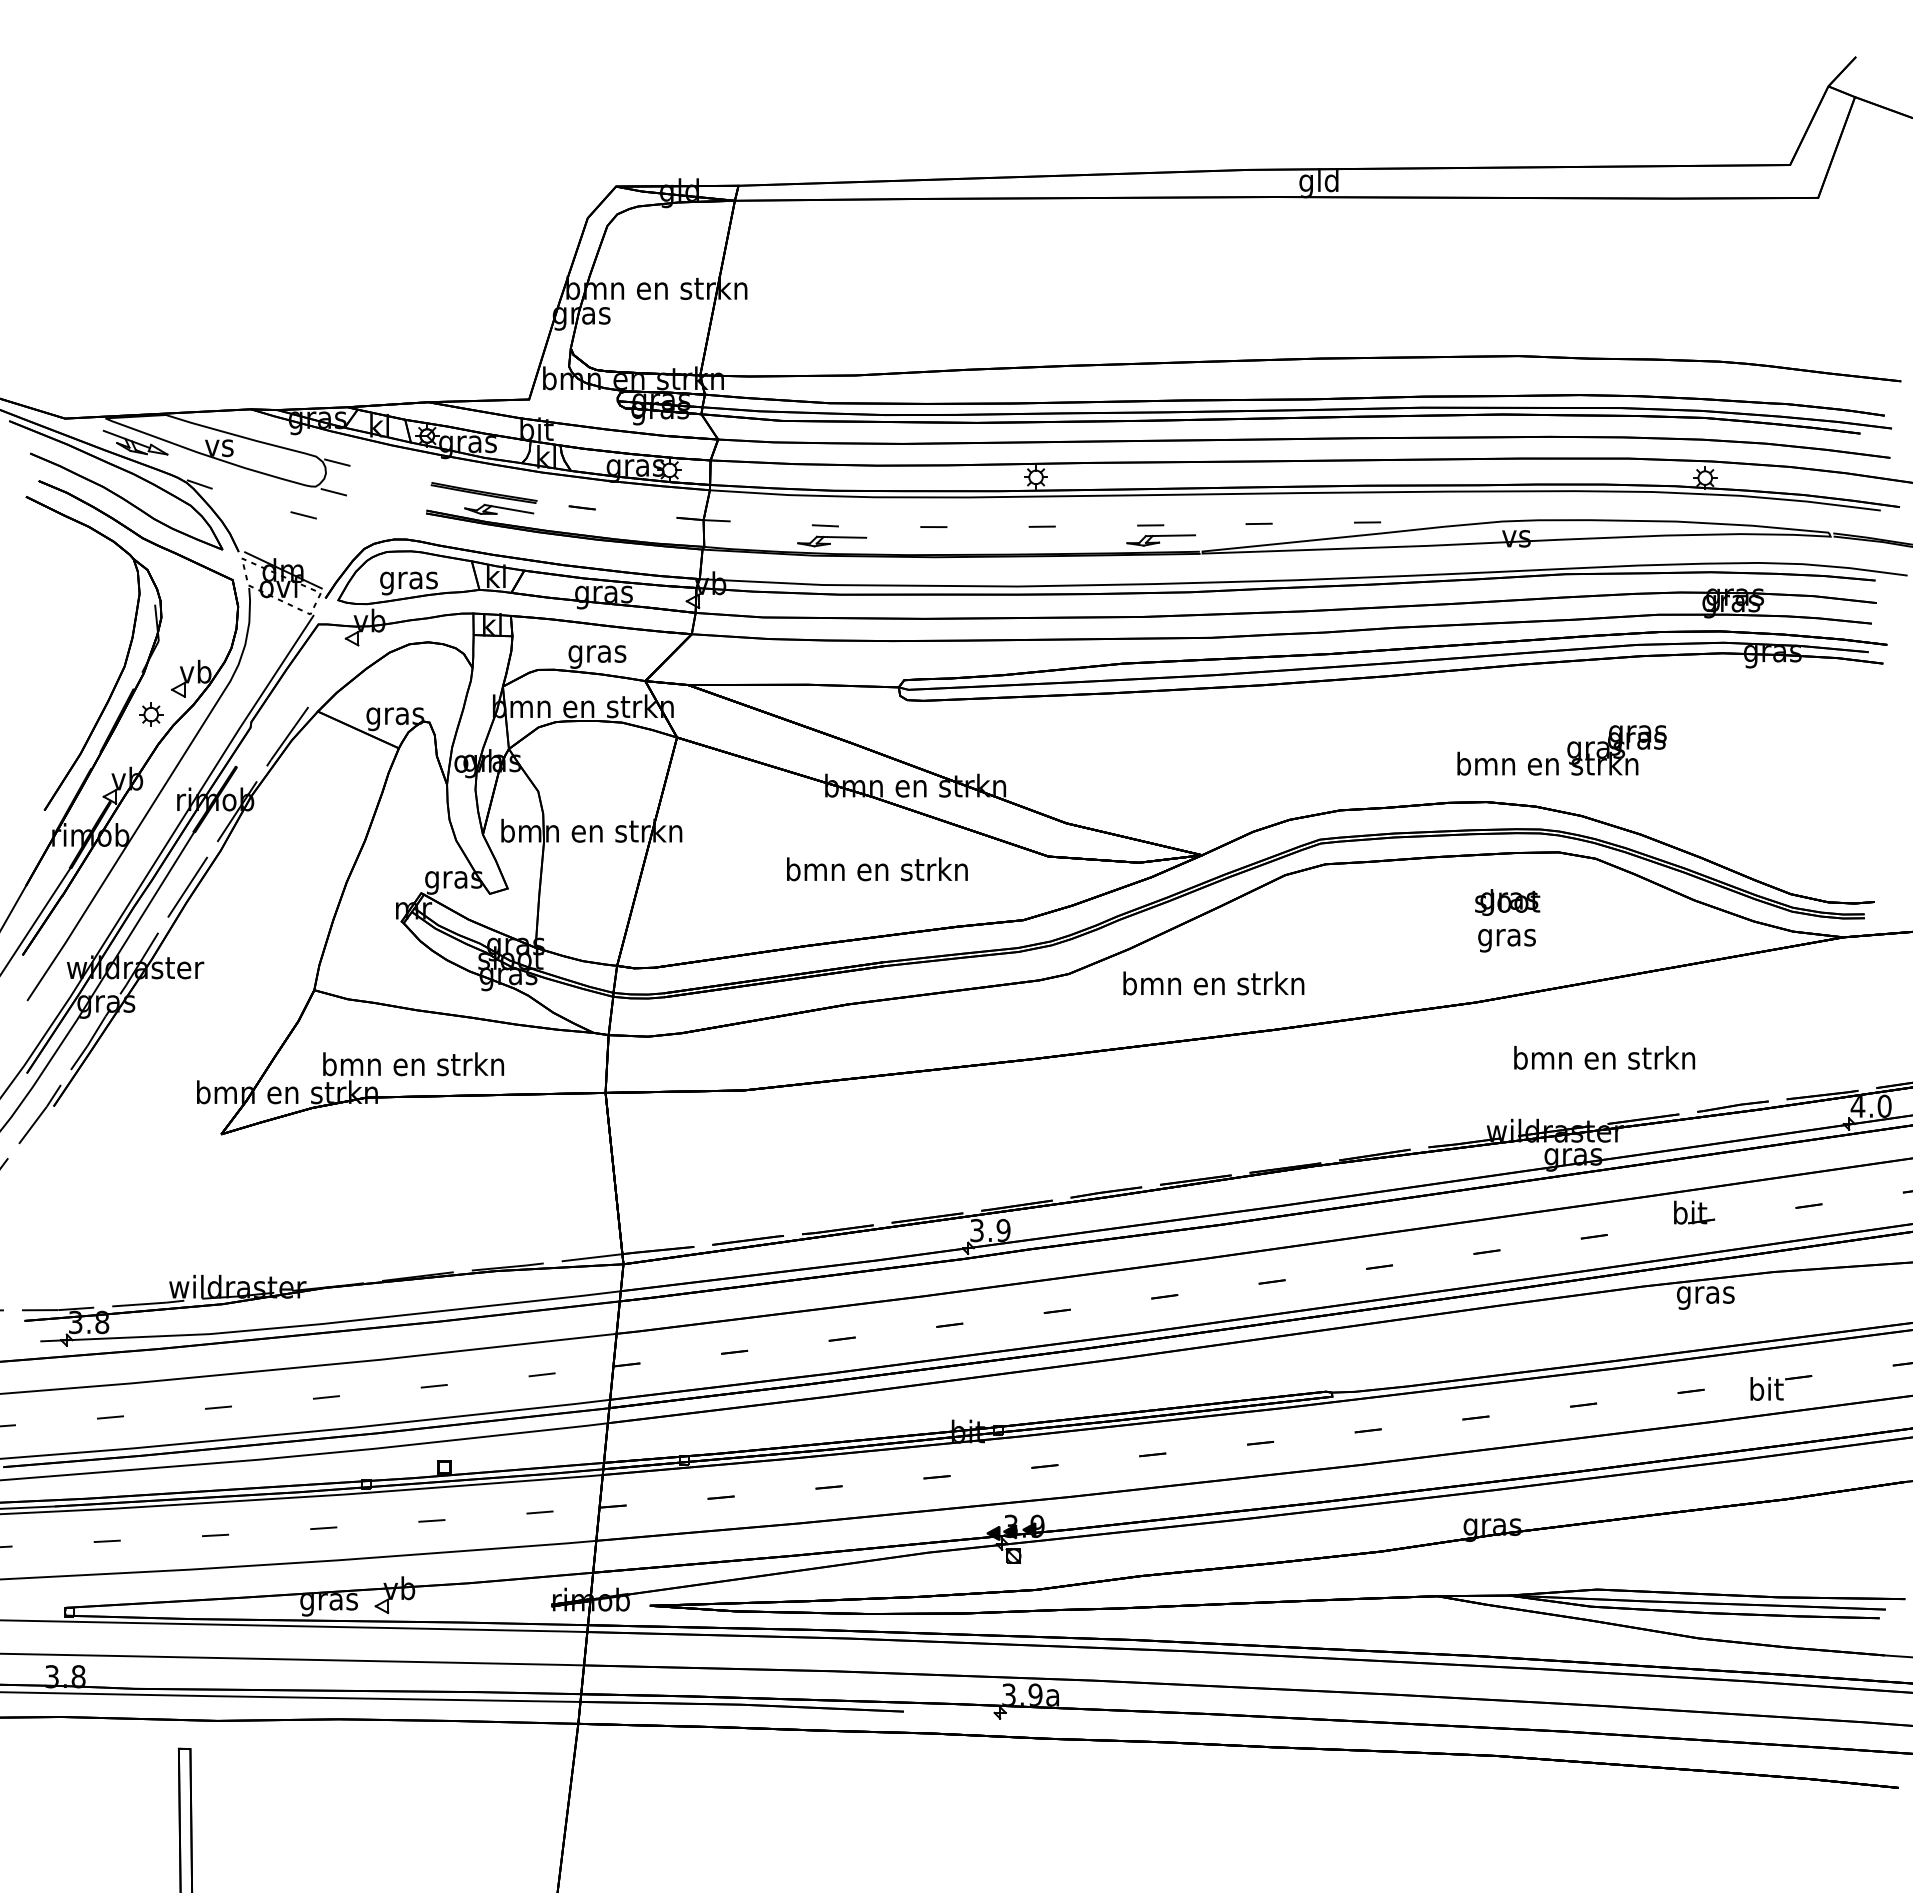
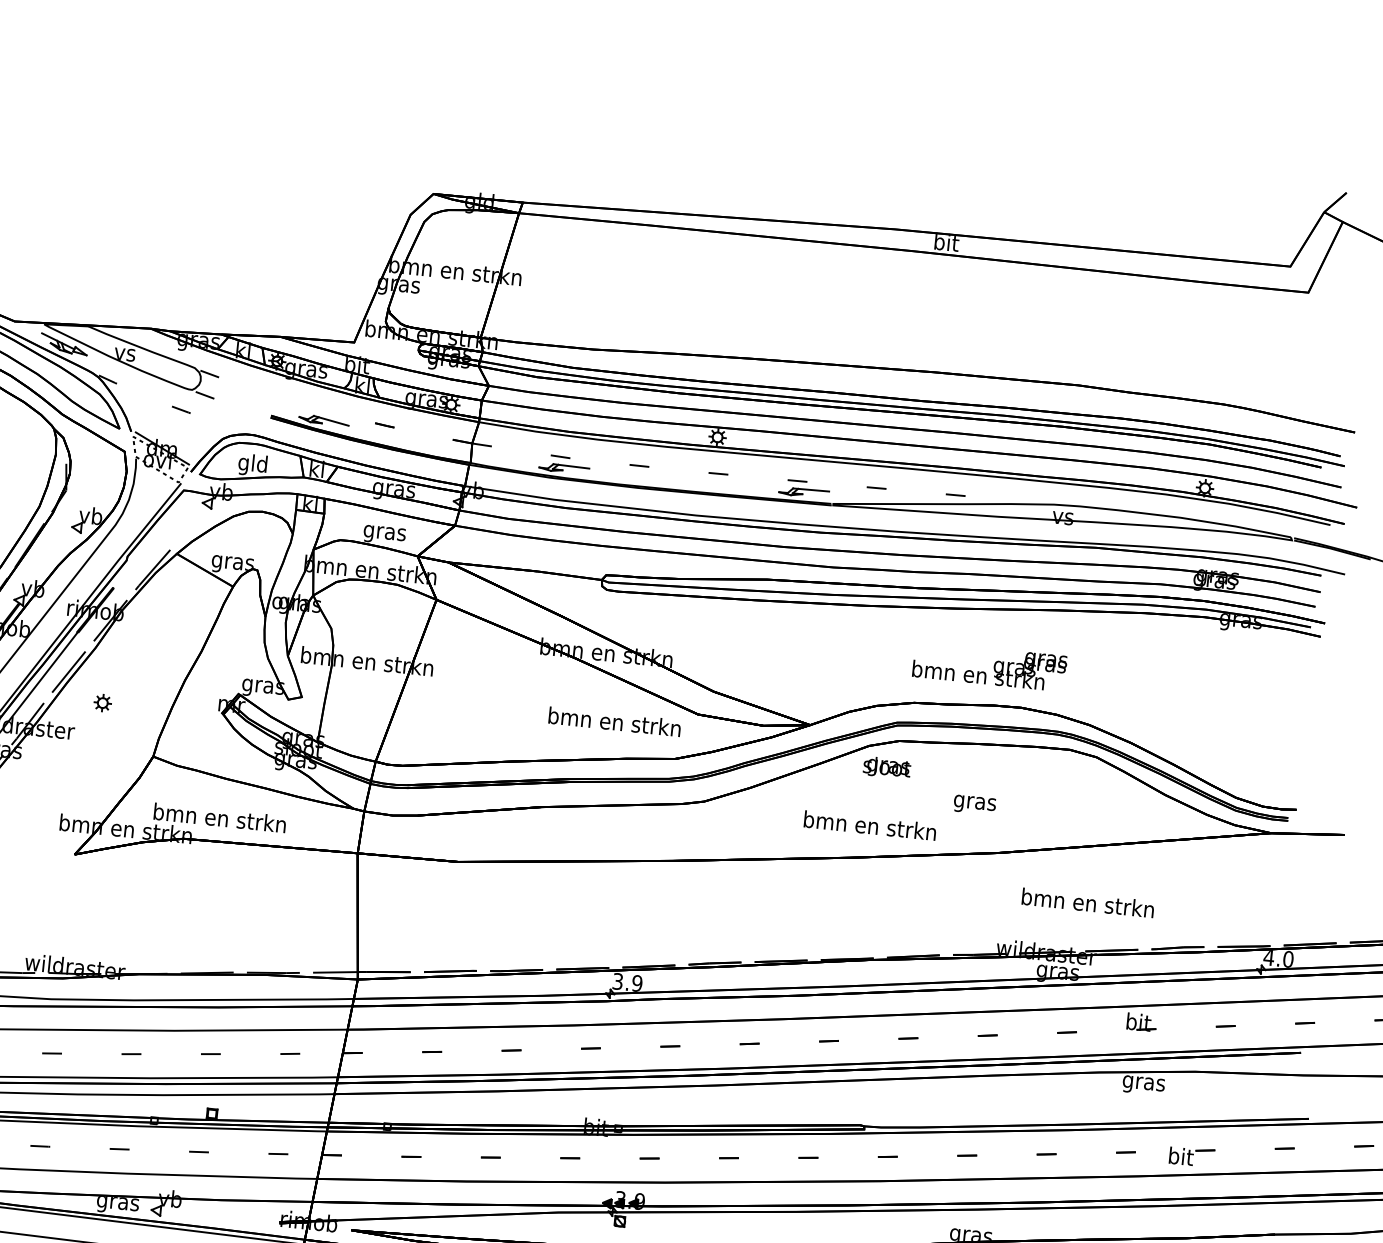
text: (1318, 183) -> (945, 244), gld -> bit
part: (483, 492) -> (314, 406), removed
text: (408, 580) -> (252, 465), gras -> gld
part: (151, 714) -> (103, 703), moved
text: (1561, 750) -> (989, 666), moved
text: (877, 869) -> (614, 722), moved
text: (1507, 902) -> (887, 767), moved
text: (1506, 940) -> (974, 804), moved
text: (1213, 983) -> (869, 825), moved

